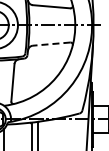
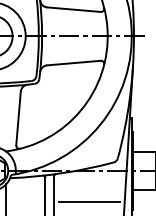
line: (51, 44) -> (73, 63), dashed -> solid
line: (62, 141) -> (89, 202), added

